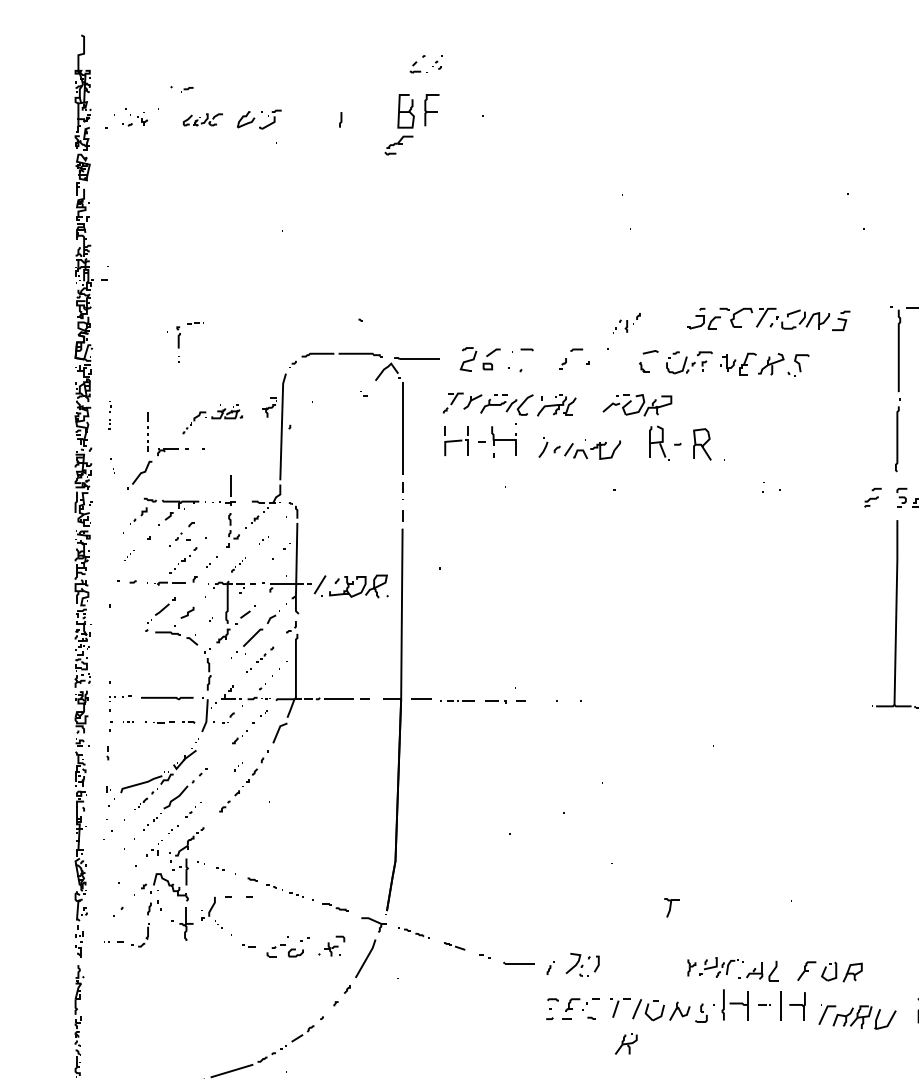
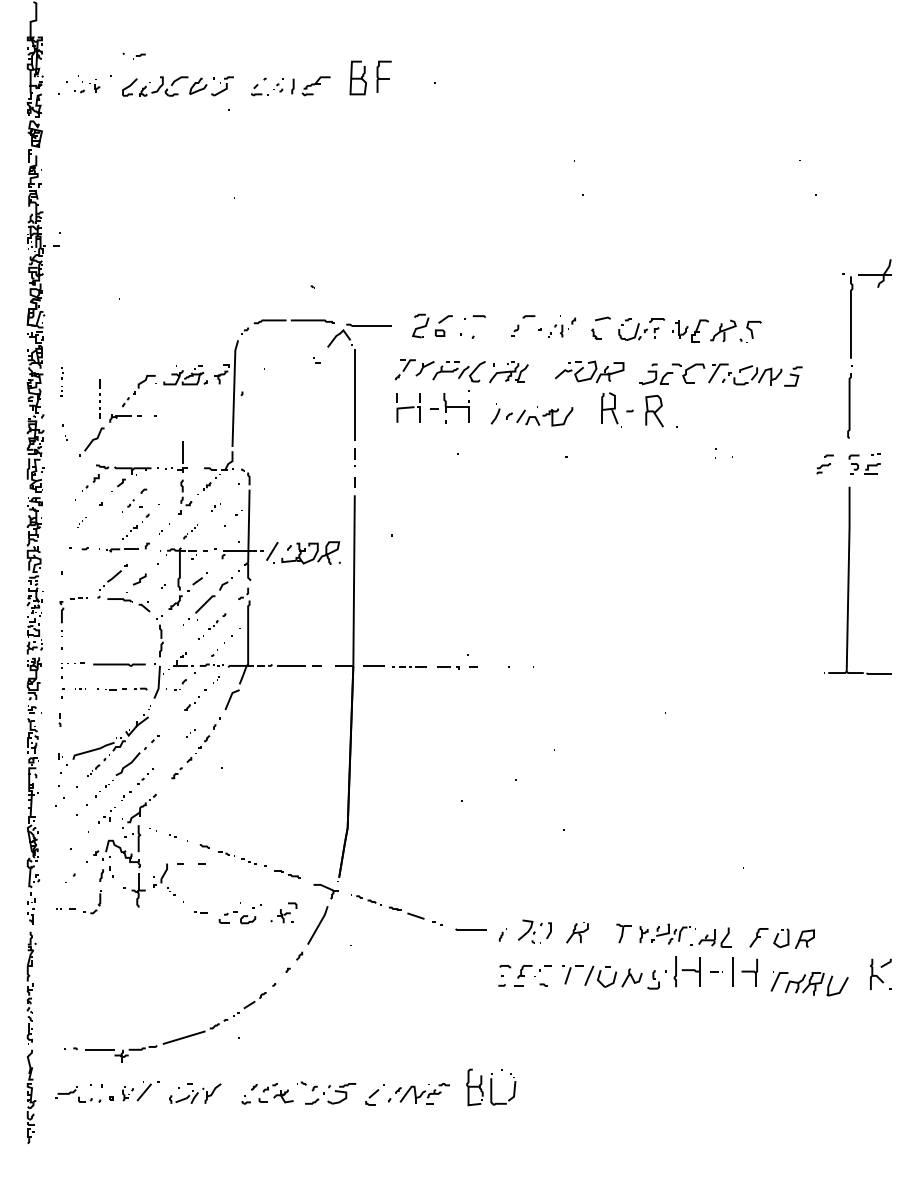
part: (423, 57) -> (264, 80), moved
part: (203, 119) -> (155, 86), size x1.67
part: (398, 145) -> (315, 86), moved
part: (768, 318) -> (720, 374), moved
part: (627, 322) -> (562, 327), moved
part: (179, 341) -> (62, 616), moved
part: (212, 419) -> (164, 386), size x1.43
part: (671, 907) -> (623, 933), moved
part: (454, 945) -> (406, 912), size x1.67
part: (626, 1043) -> (577, 932), moved

